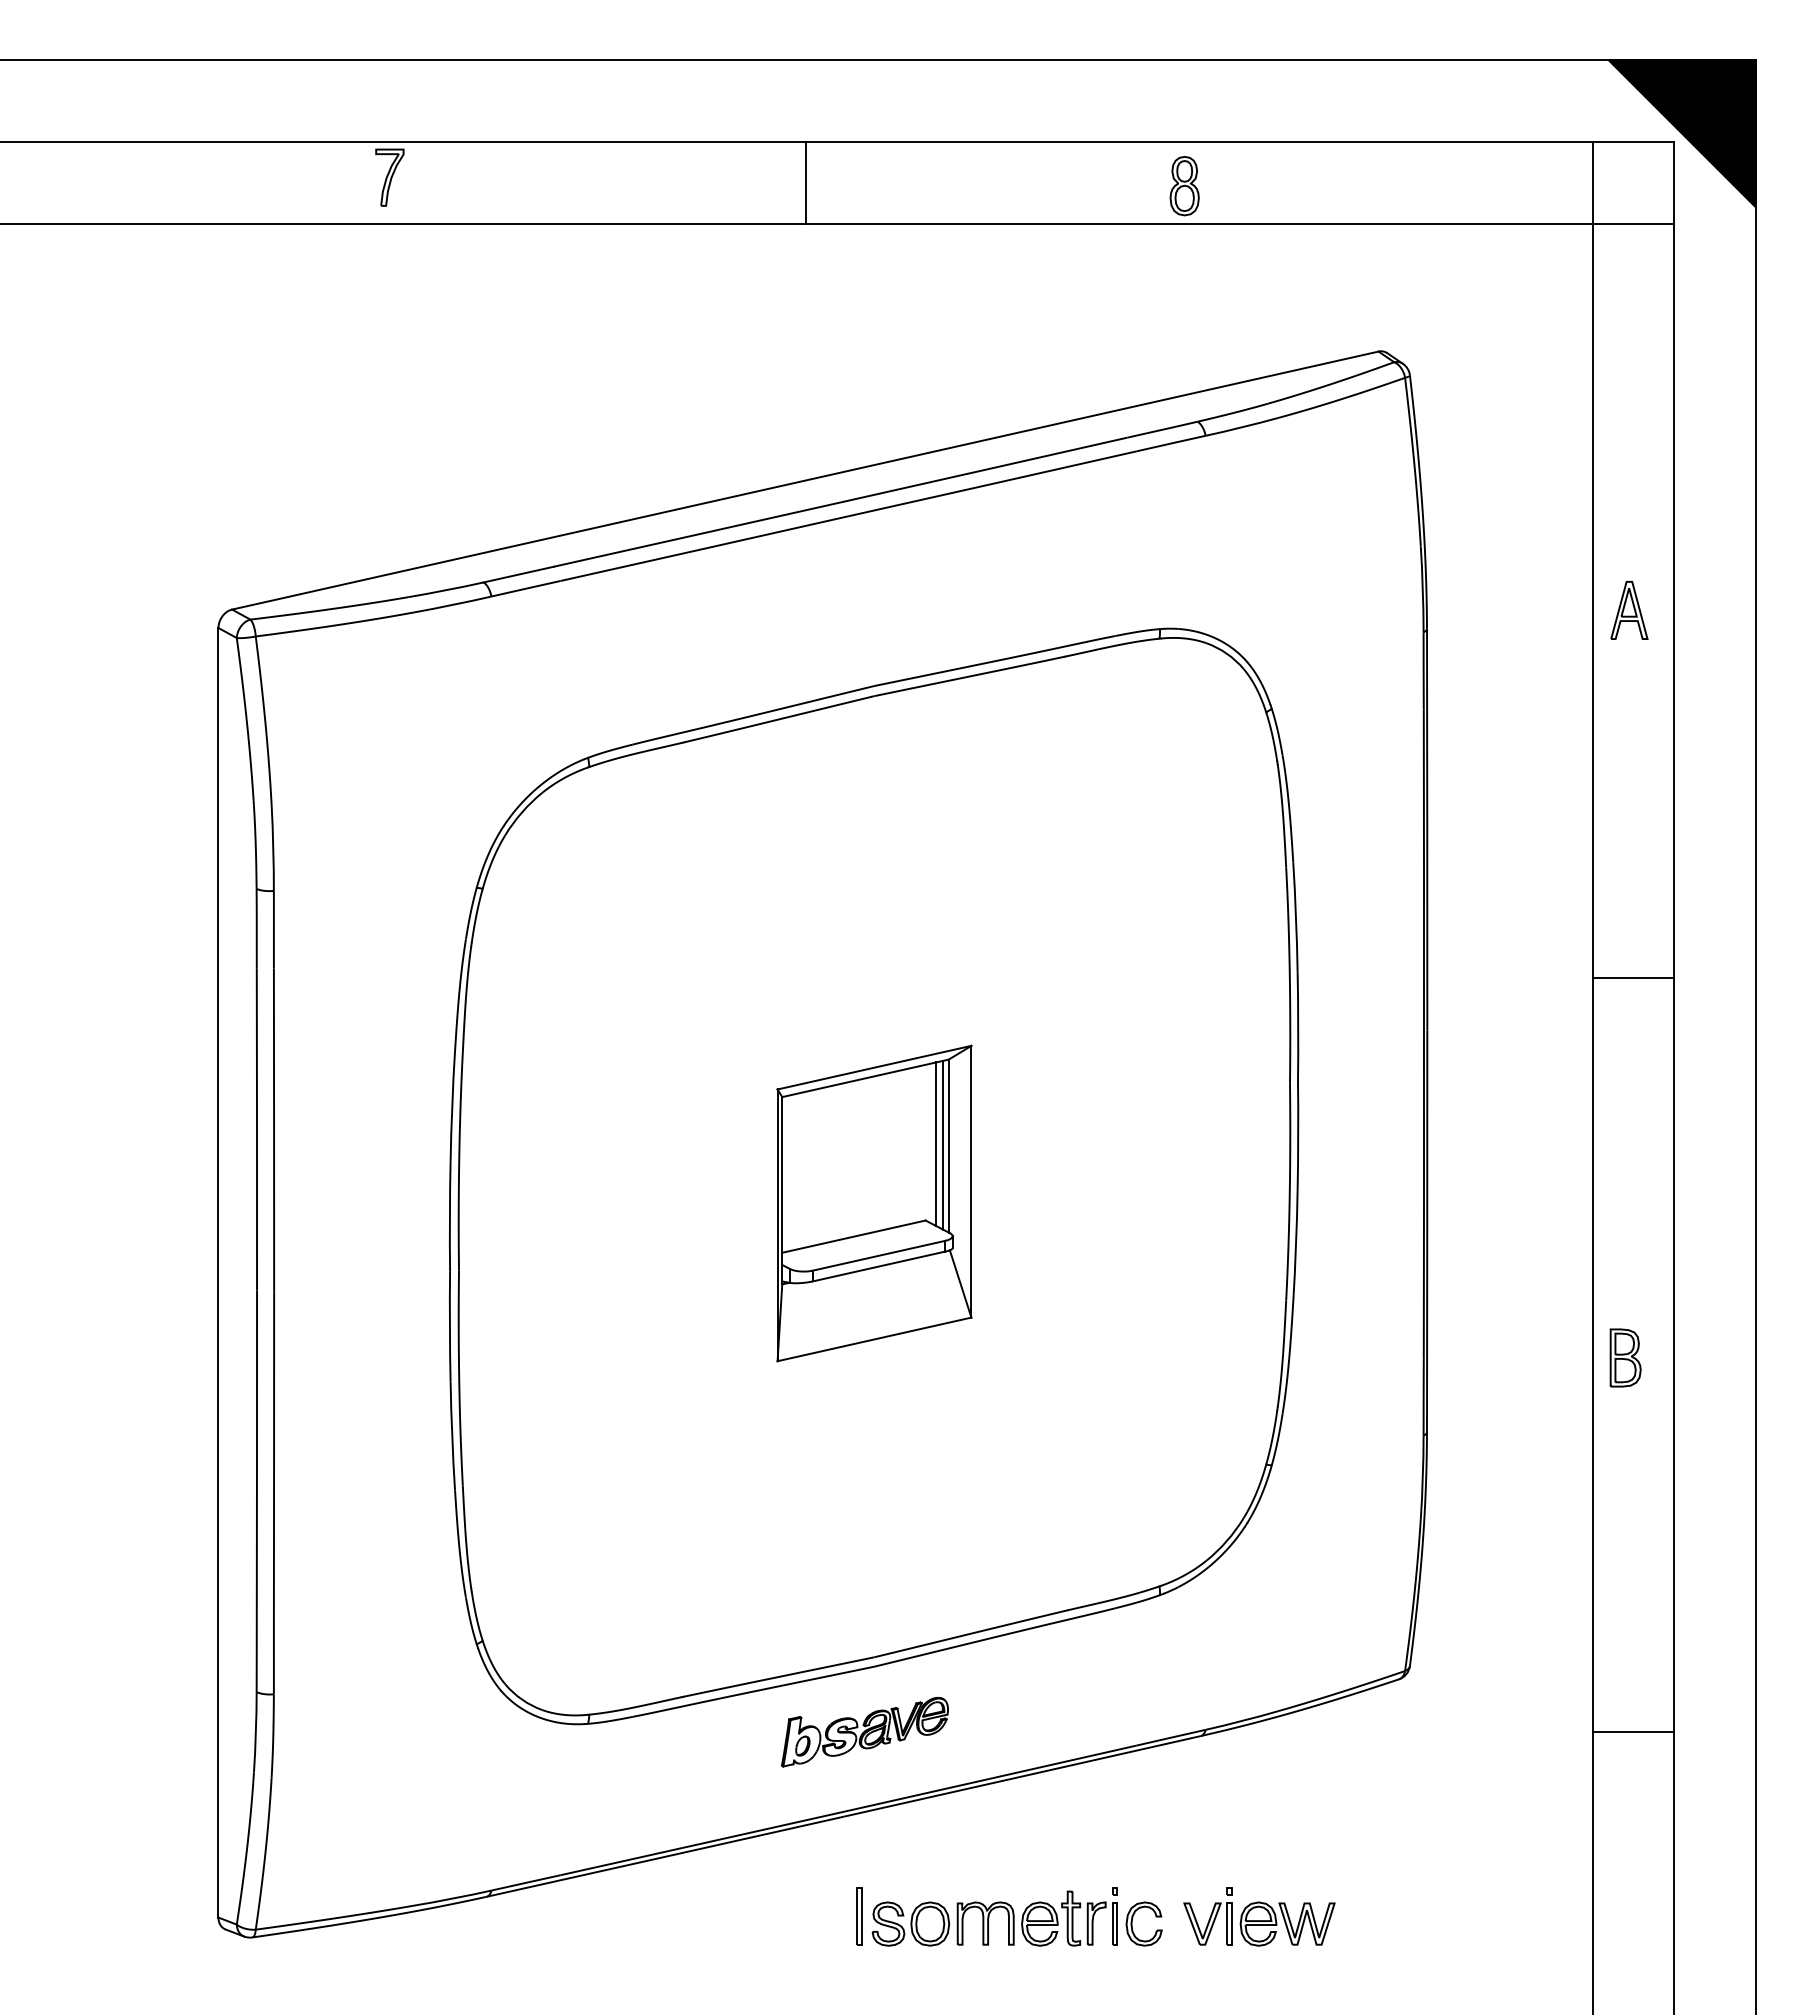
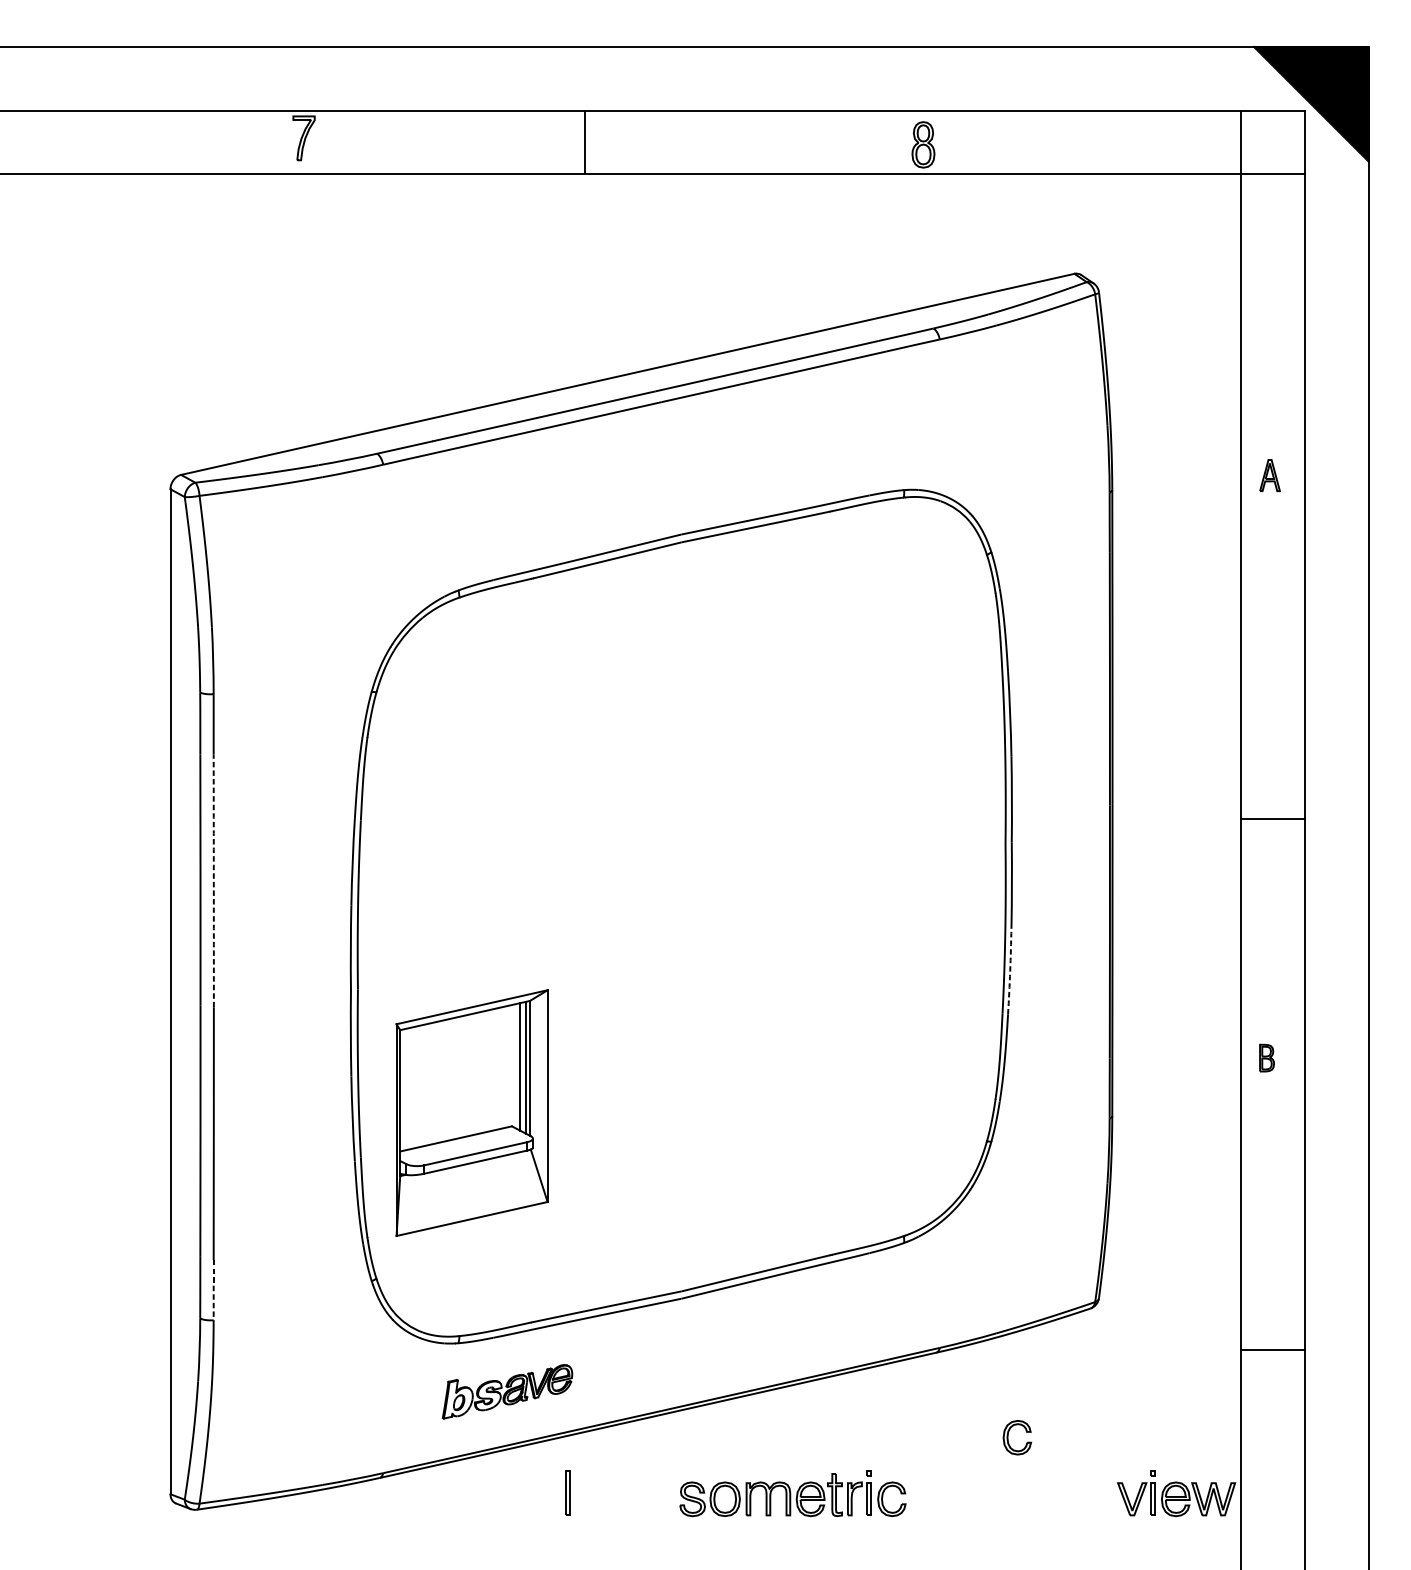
line: (806, 182) -> (585, 142), moved
part: (1629, 610) -> (1270, 475), size x0.7
line: (1633, 978) -> (1273, 819), moved
arc: (274, 1130) -> (214, 880), solid -> dashed
part: (874, 1203) -> (472, 1113), moved
arc: (1295, 1246) -> (1009, 971), solid -> dashed
part: (1625, 1357) -> (1266, 1057), size x0.6
line: (273, 1655) -> (213, 1289), solid -> dashed
part: (864, 1731) -> (507, 1391), moved
part: (1293, 1844) -> (1008, 1437), added
part: (859, 1916) -> (567, 1493), moved
part: (1259, 1916) -> (1176, 1493), moved

